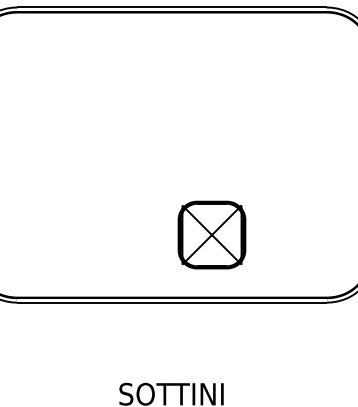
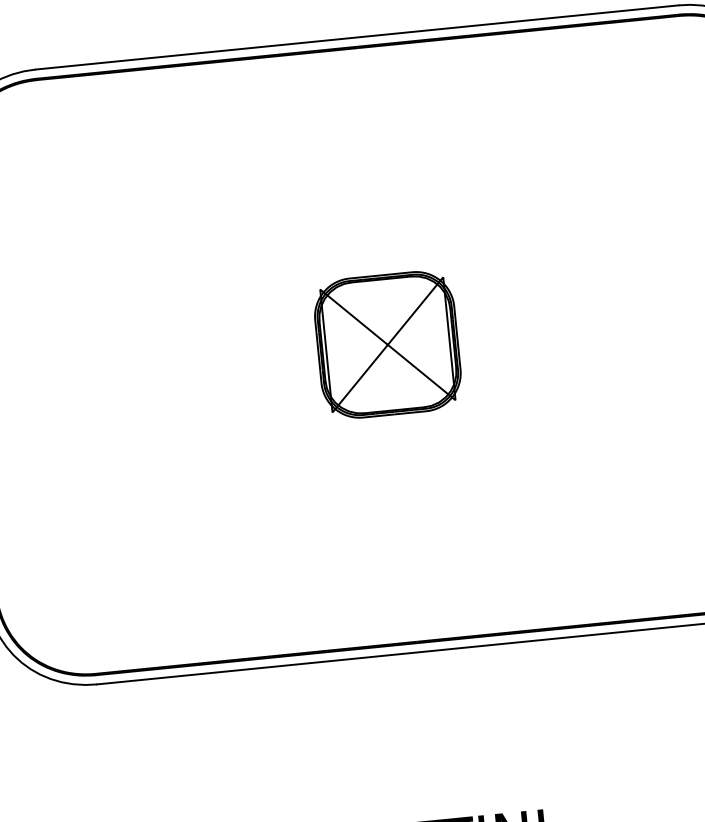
part: (211, 234) -> (386, 343), moved

